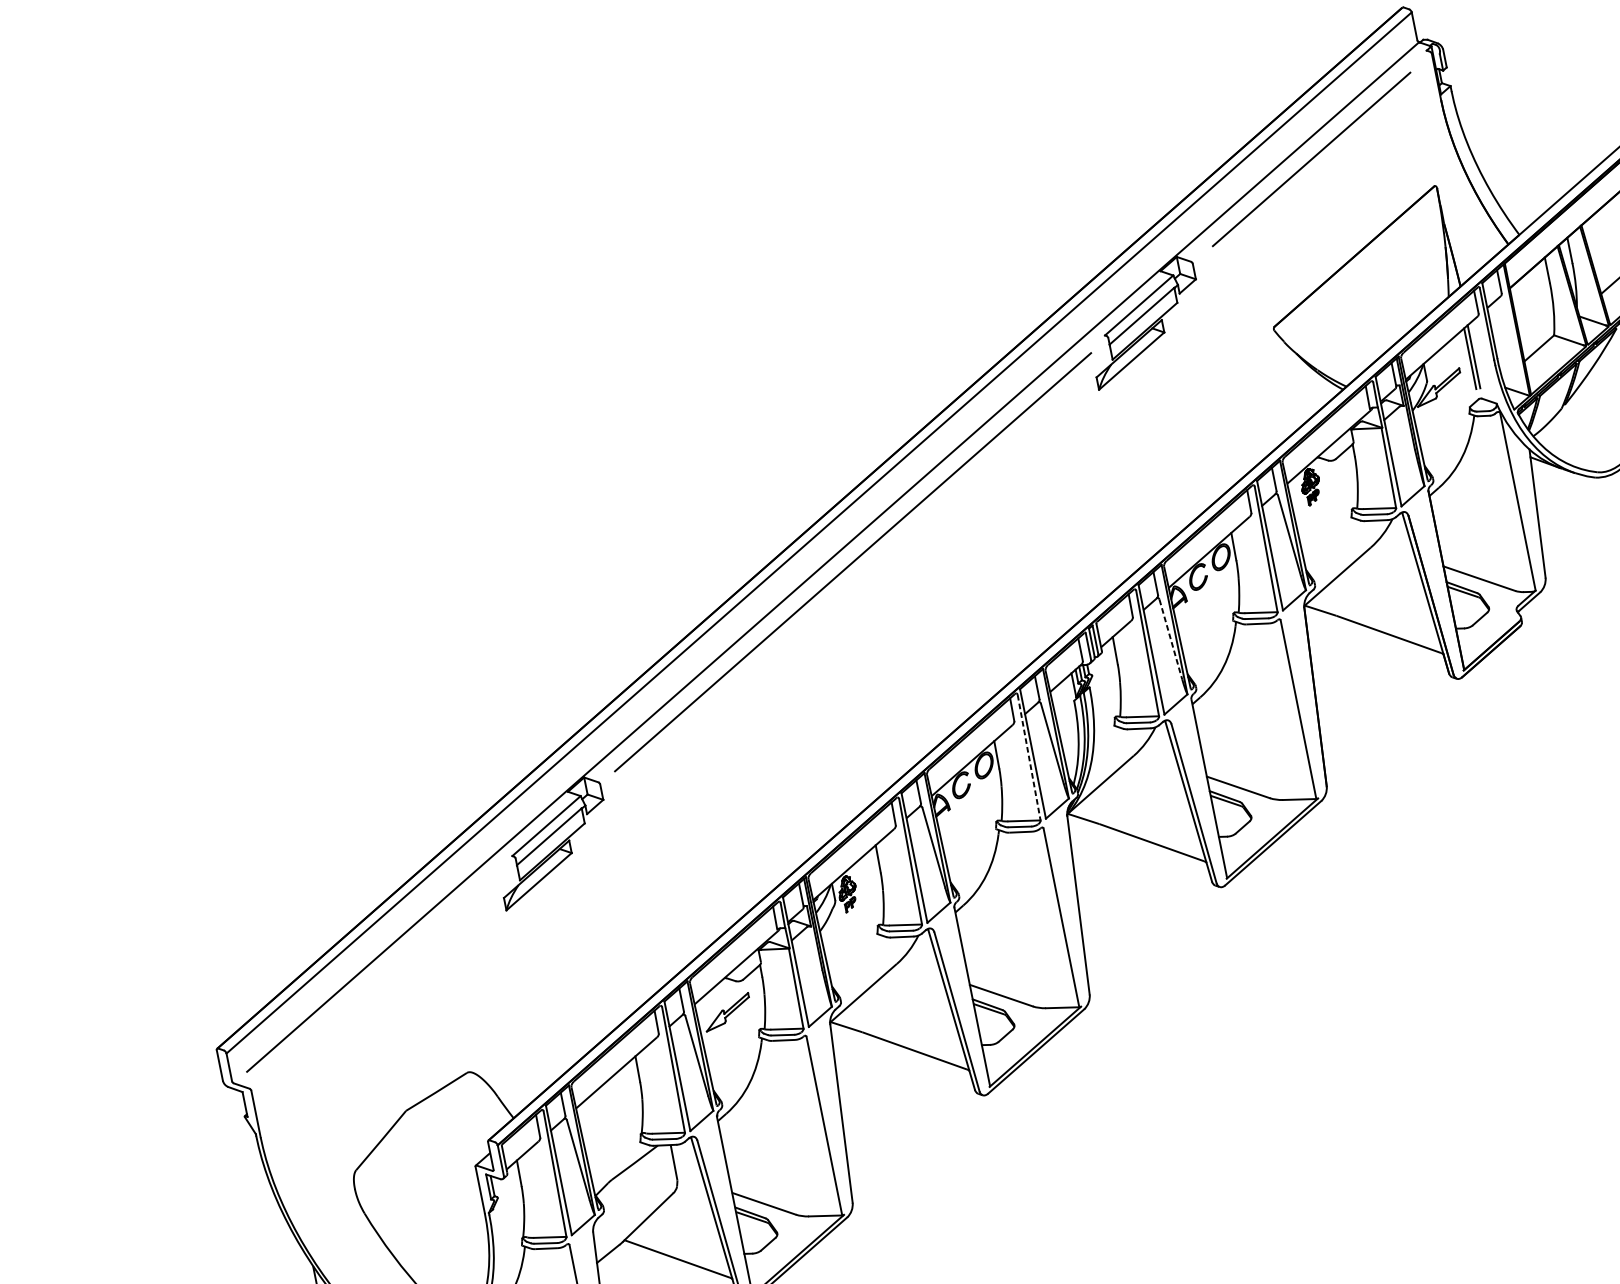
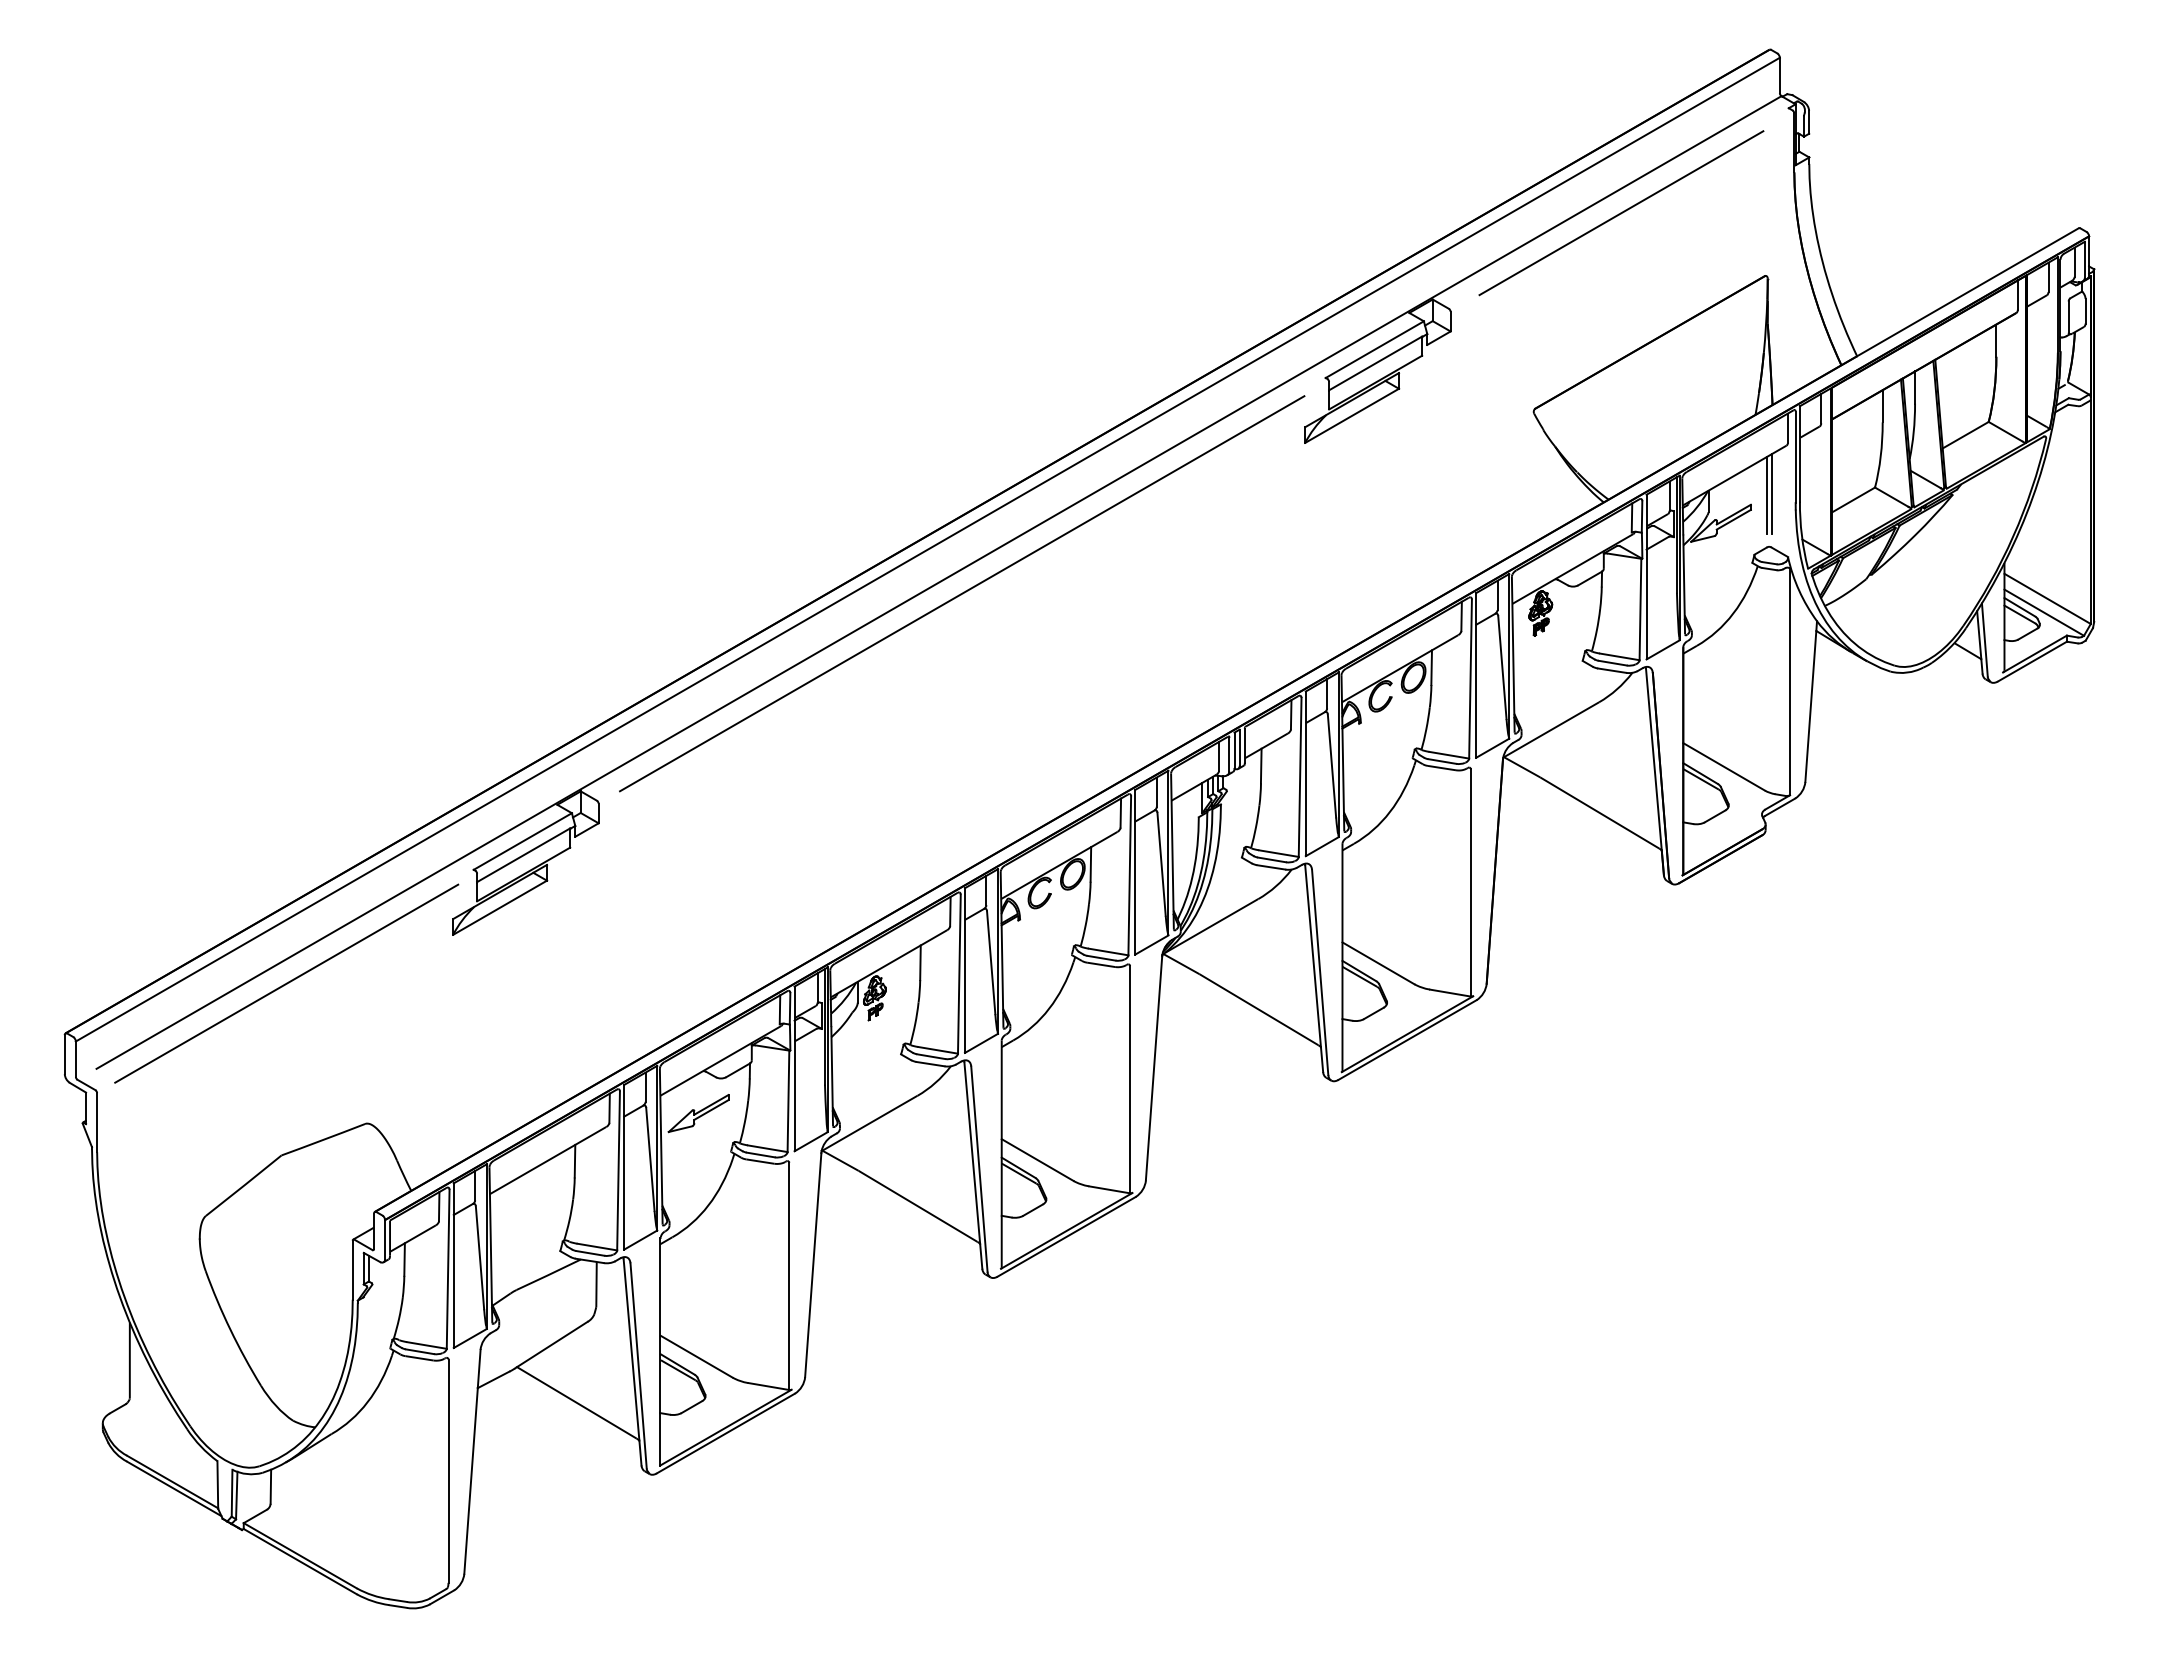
line: (1170, 639) -> (1331, 765), dashed -> solid
line: (1028, 757) -> (1129, 875), dashed -> solid
line: (383, 974) -> (286, 983), added

